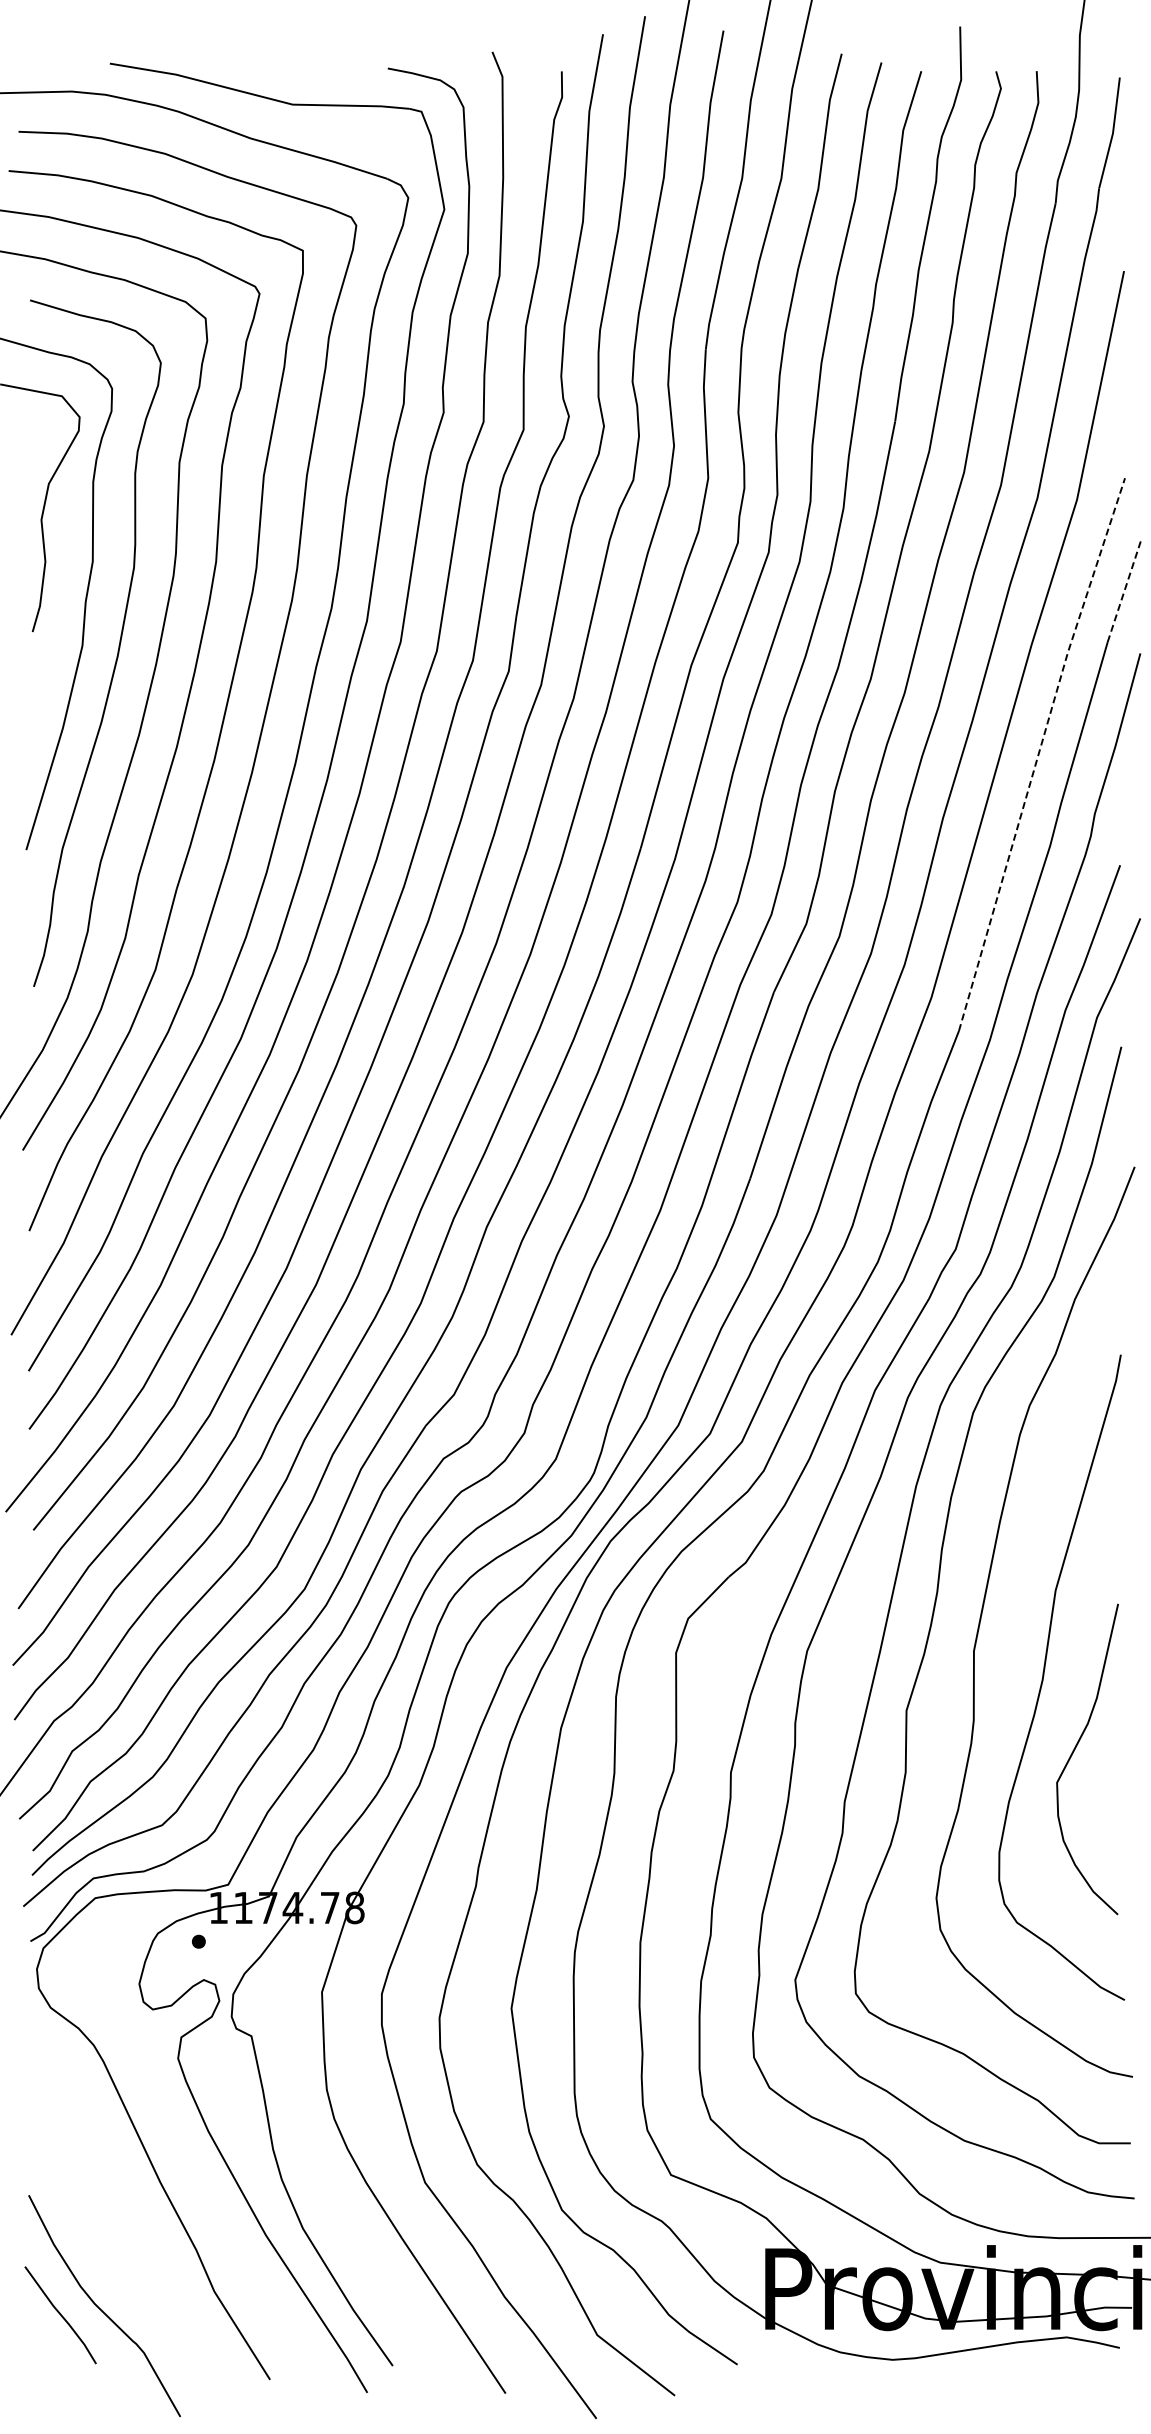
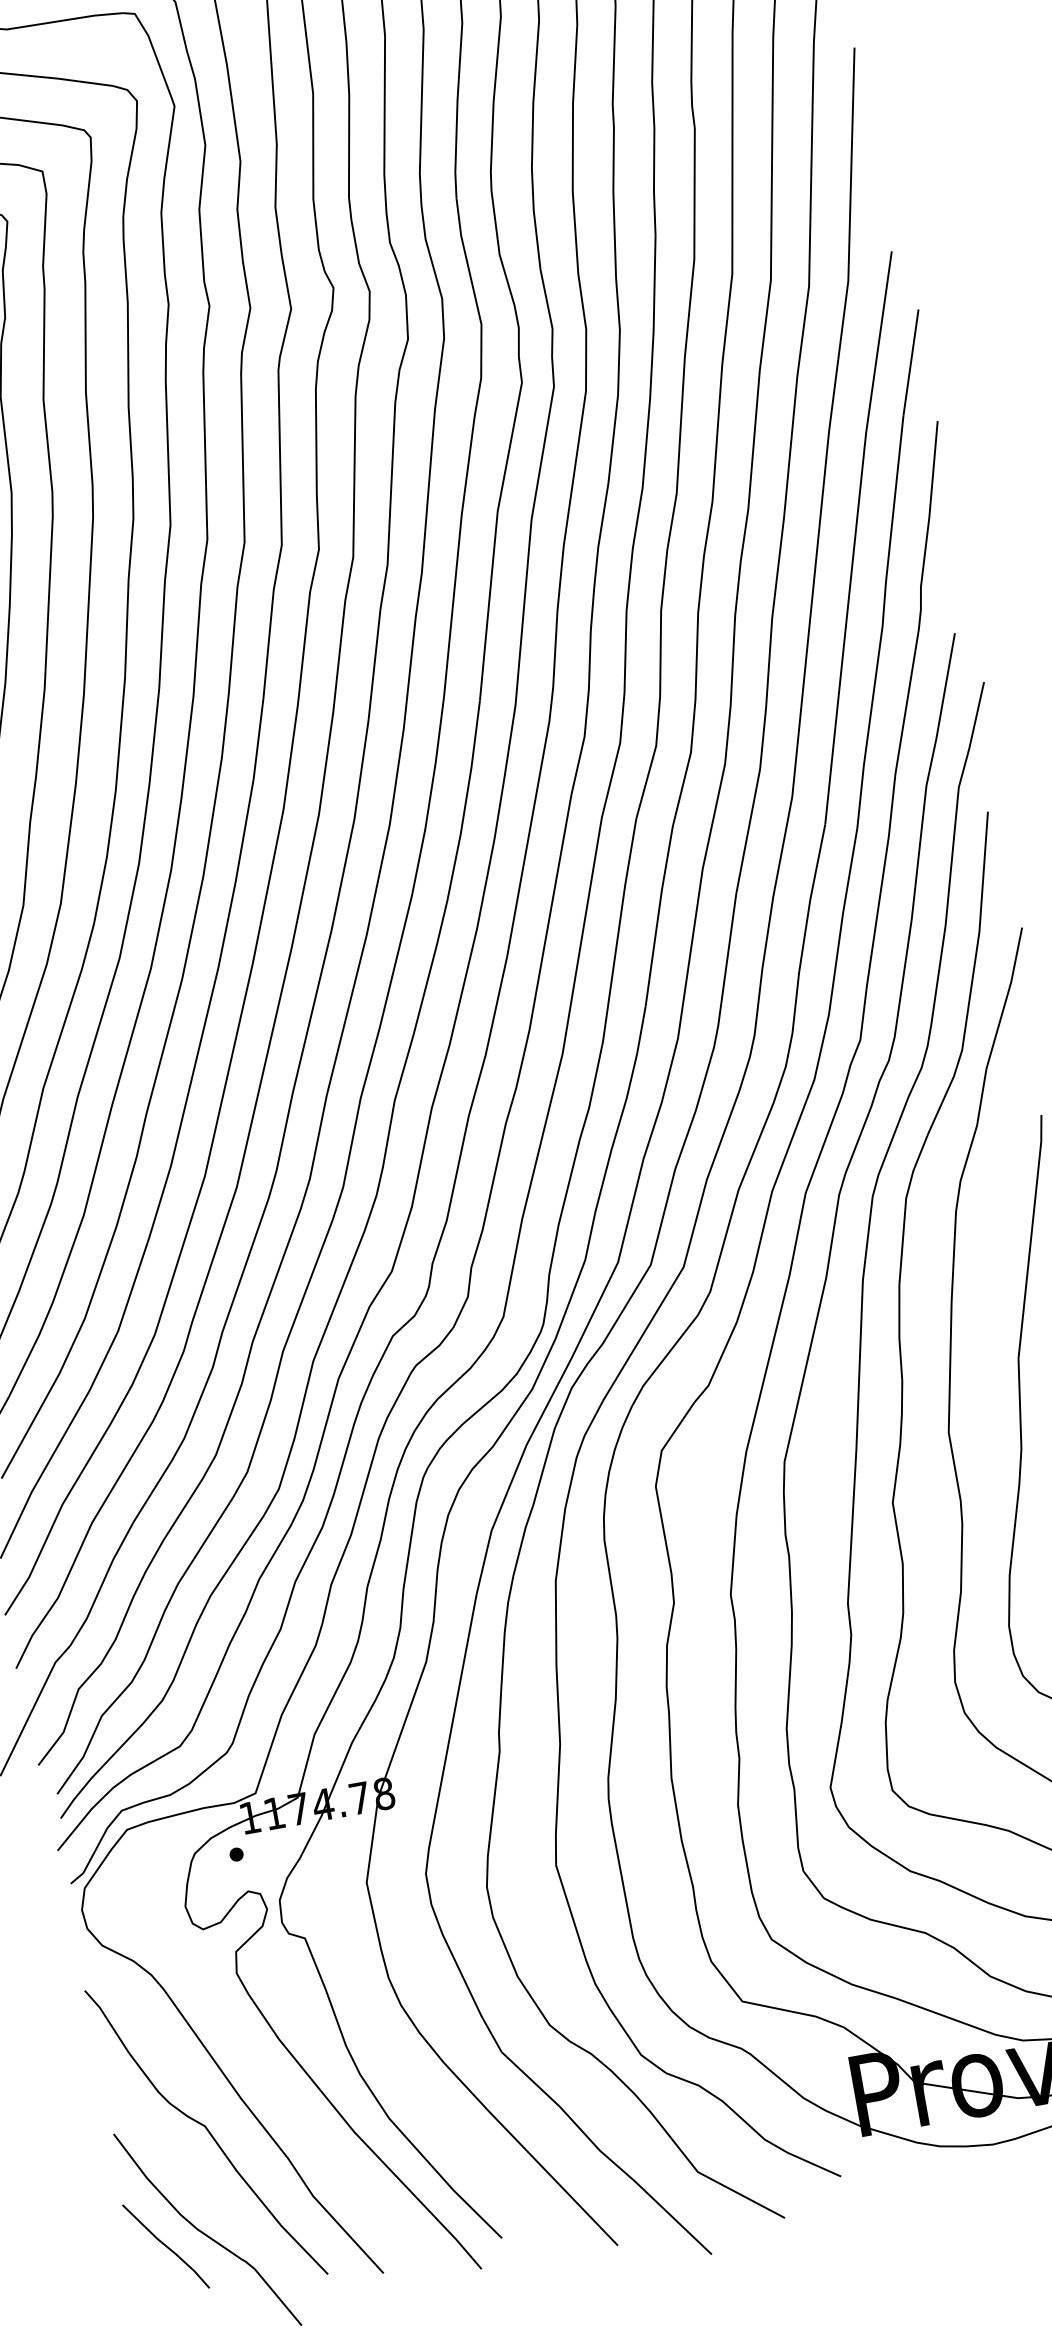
line: (1124, 591) -> (911, 362), dashed -> solid
line: (1039, 752) -> (855, 536), dashed -> solid
curve: (121, 2209) -> (207, 2131), added

